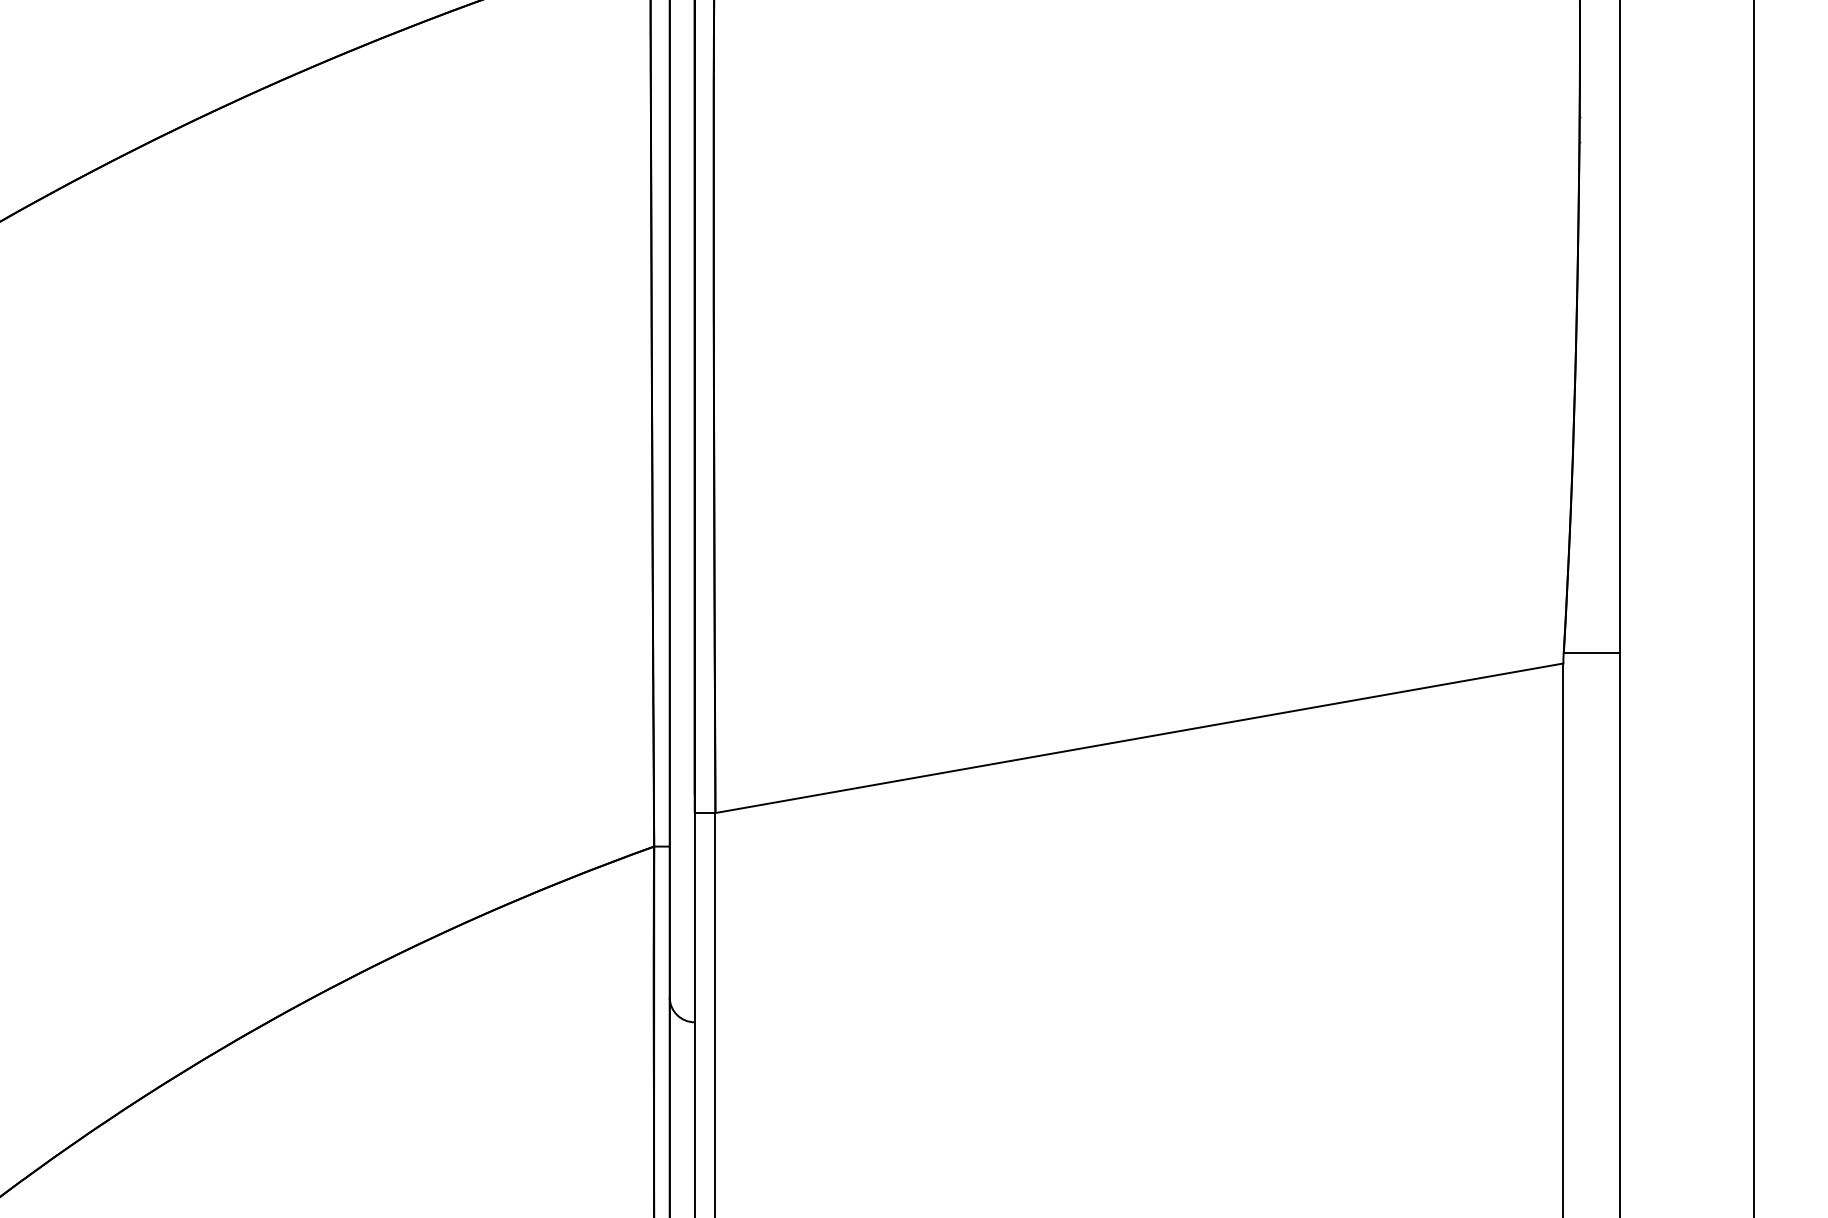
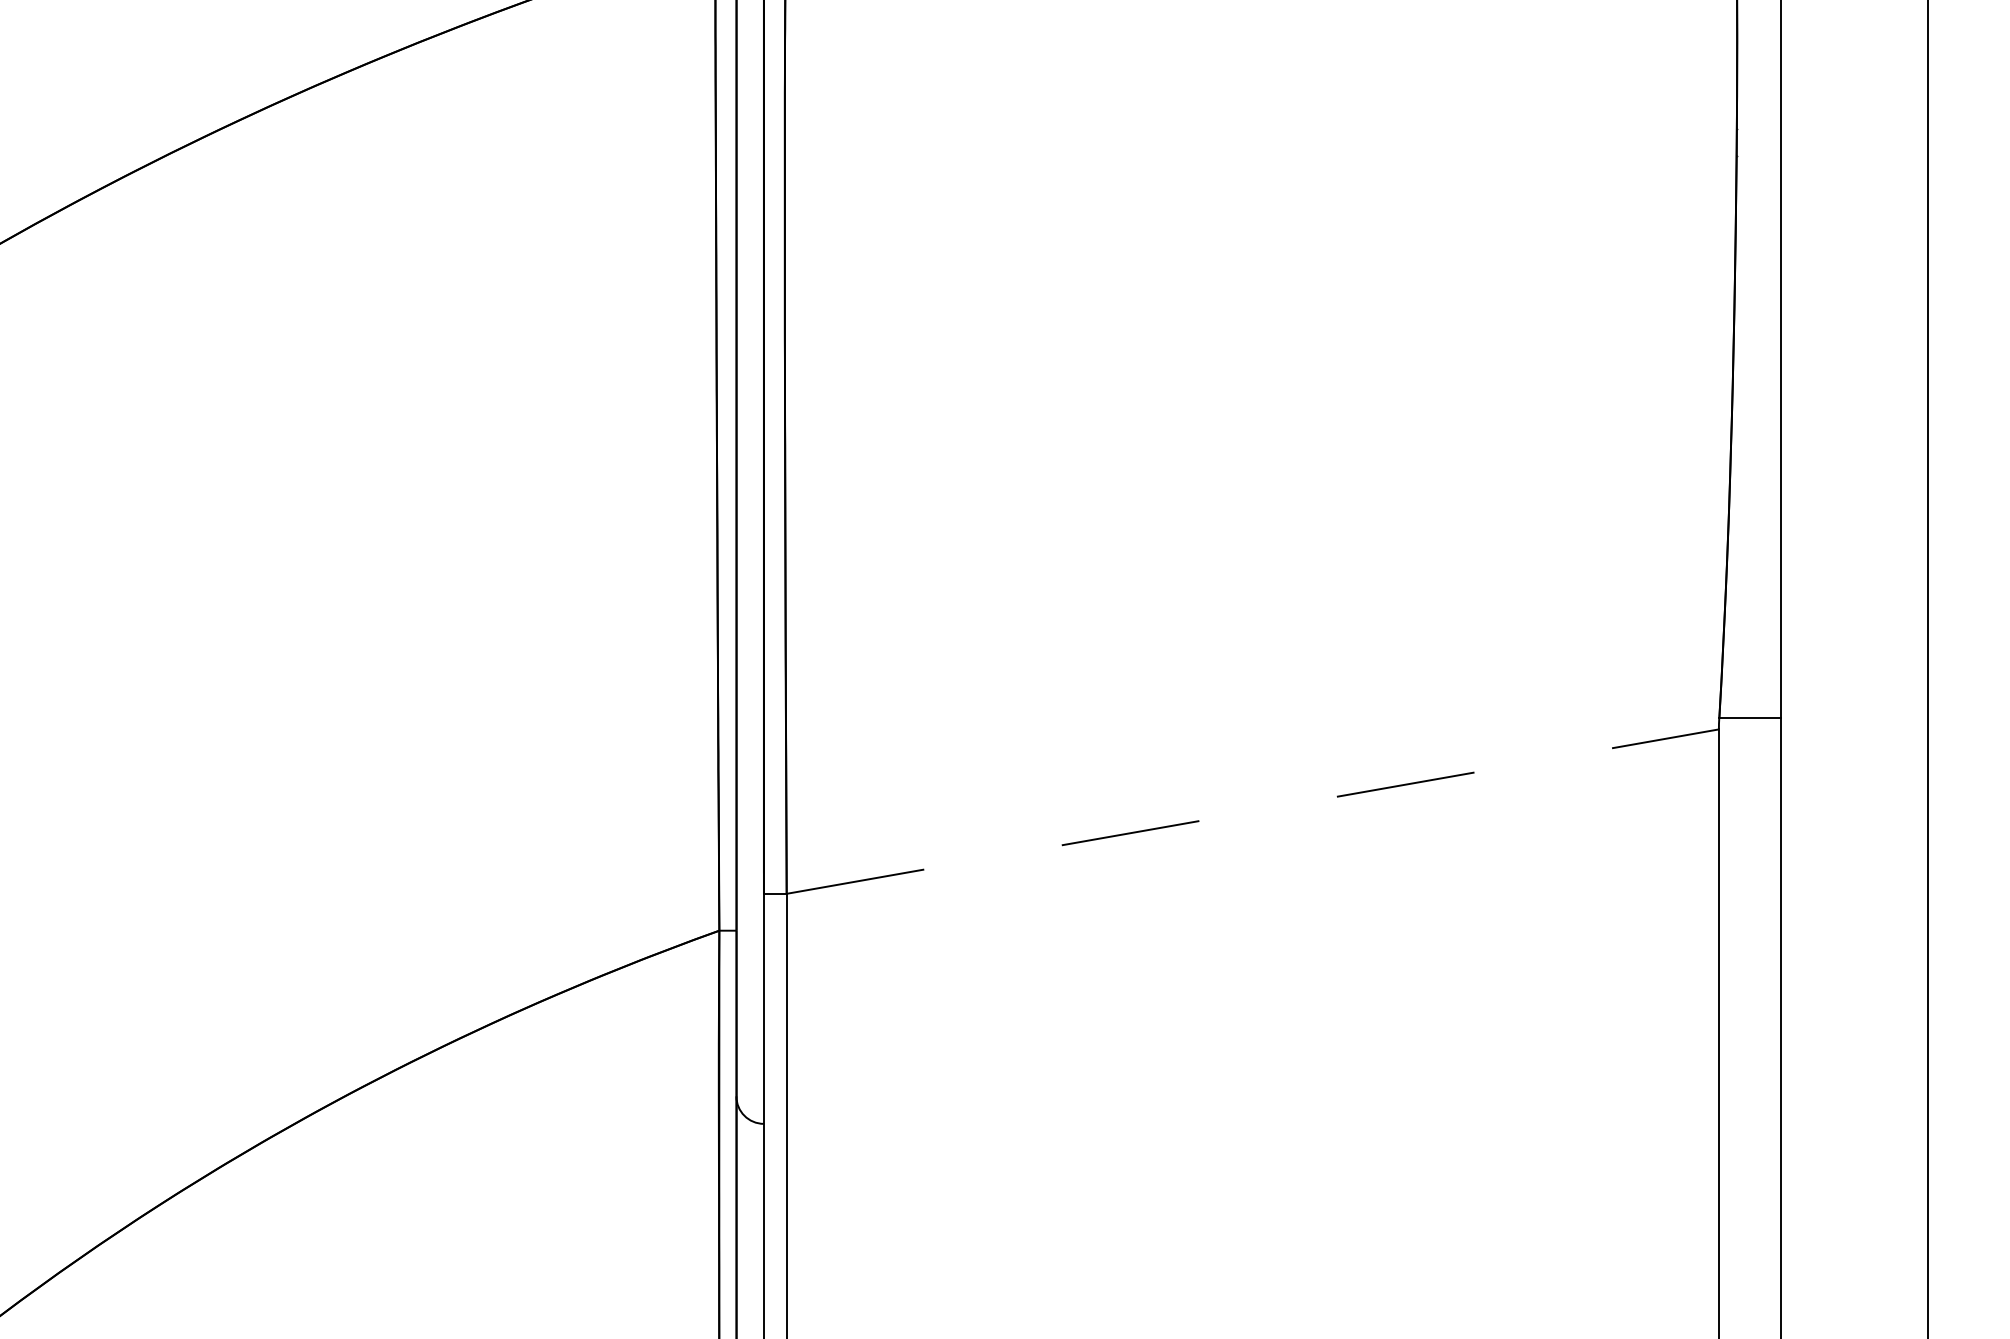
line: (1139, 738) -> (1252, 811), solid -> dashed

